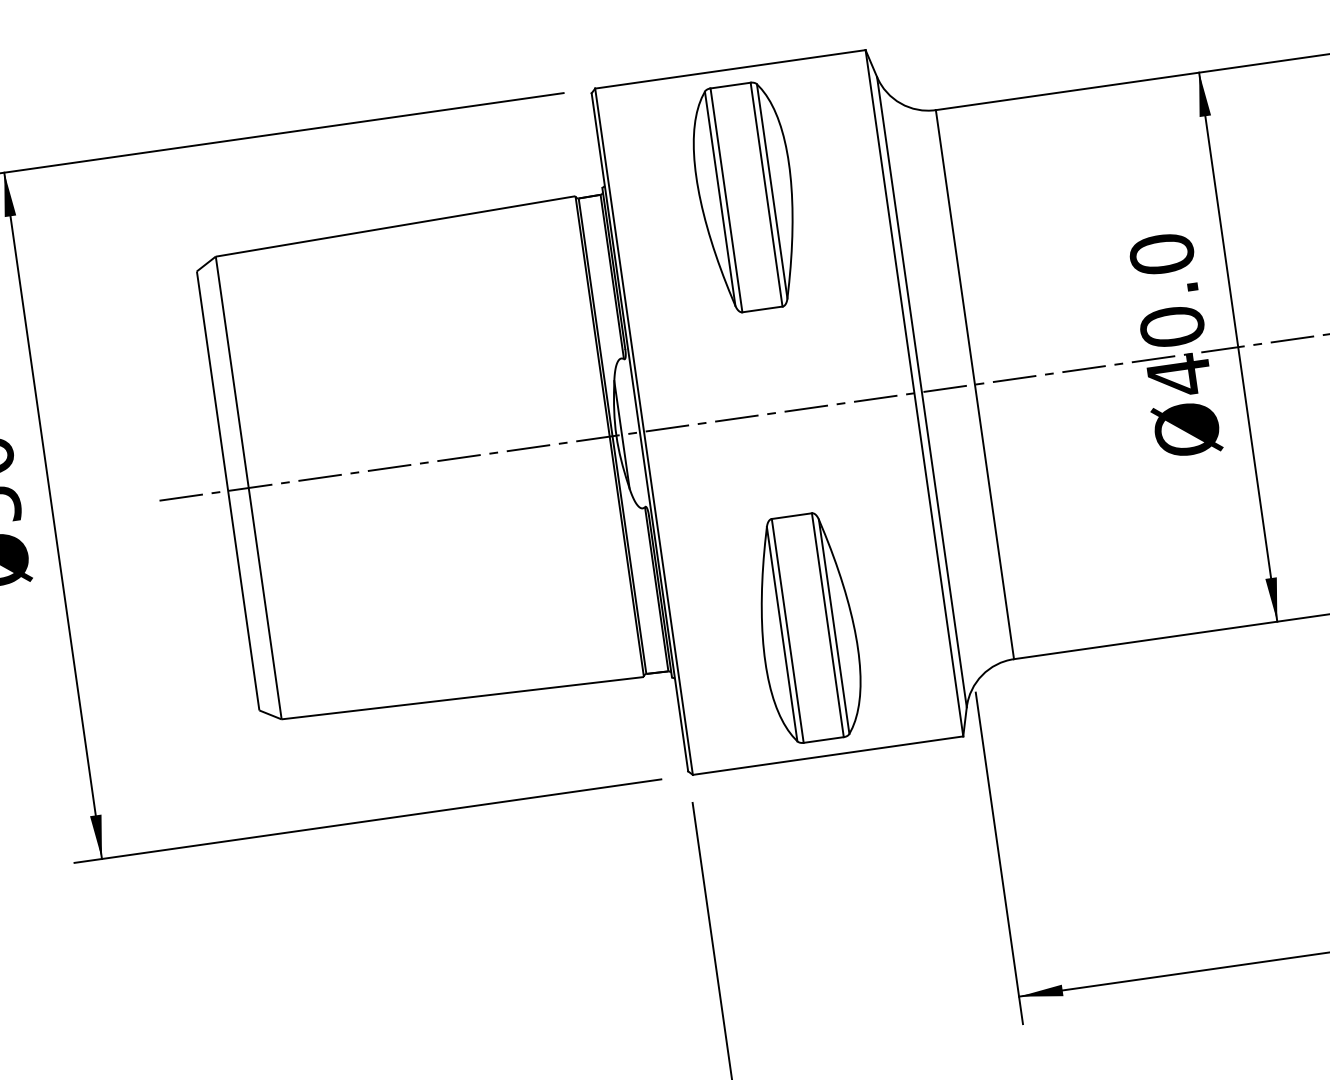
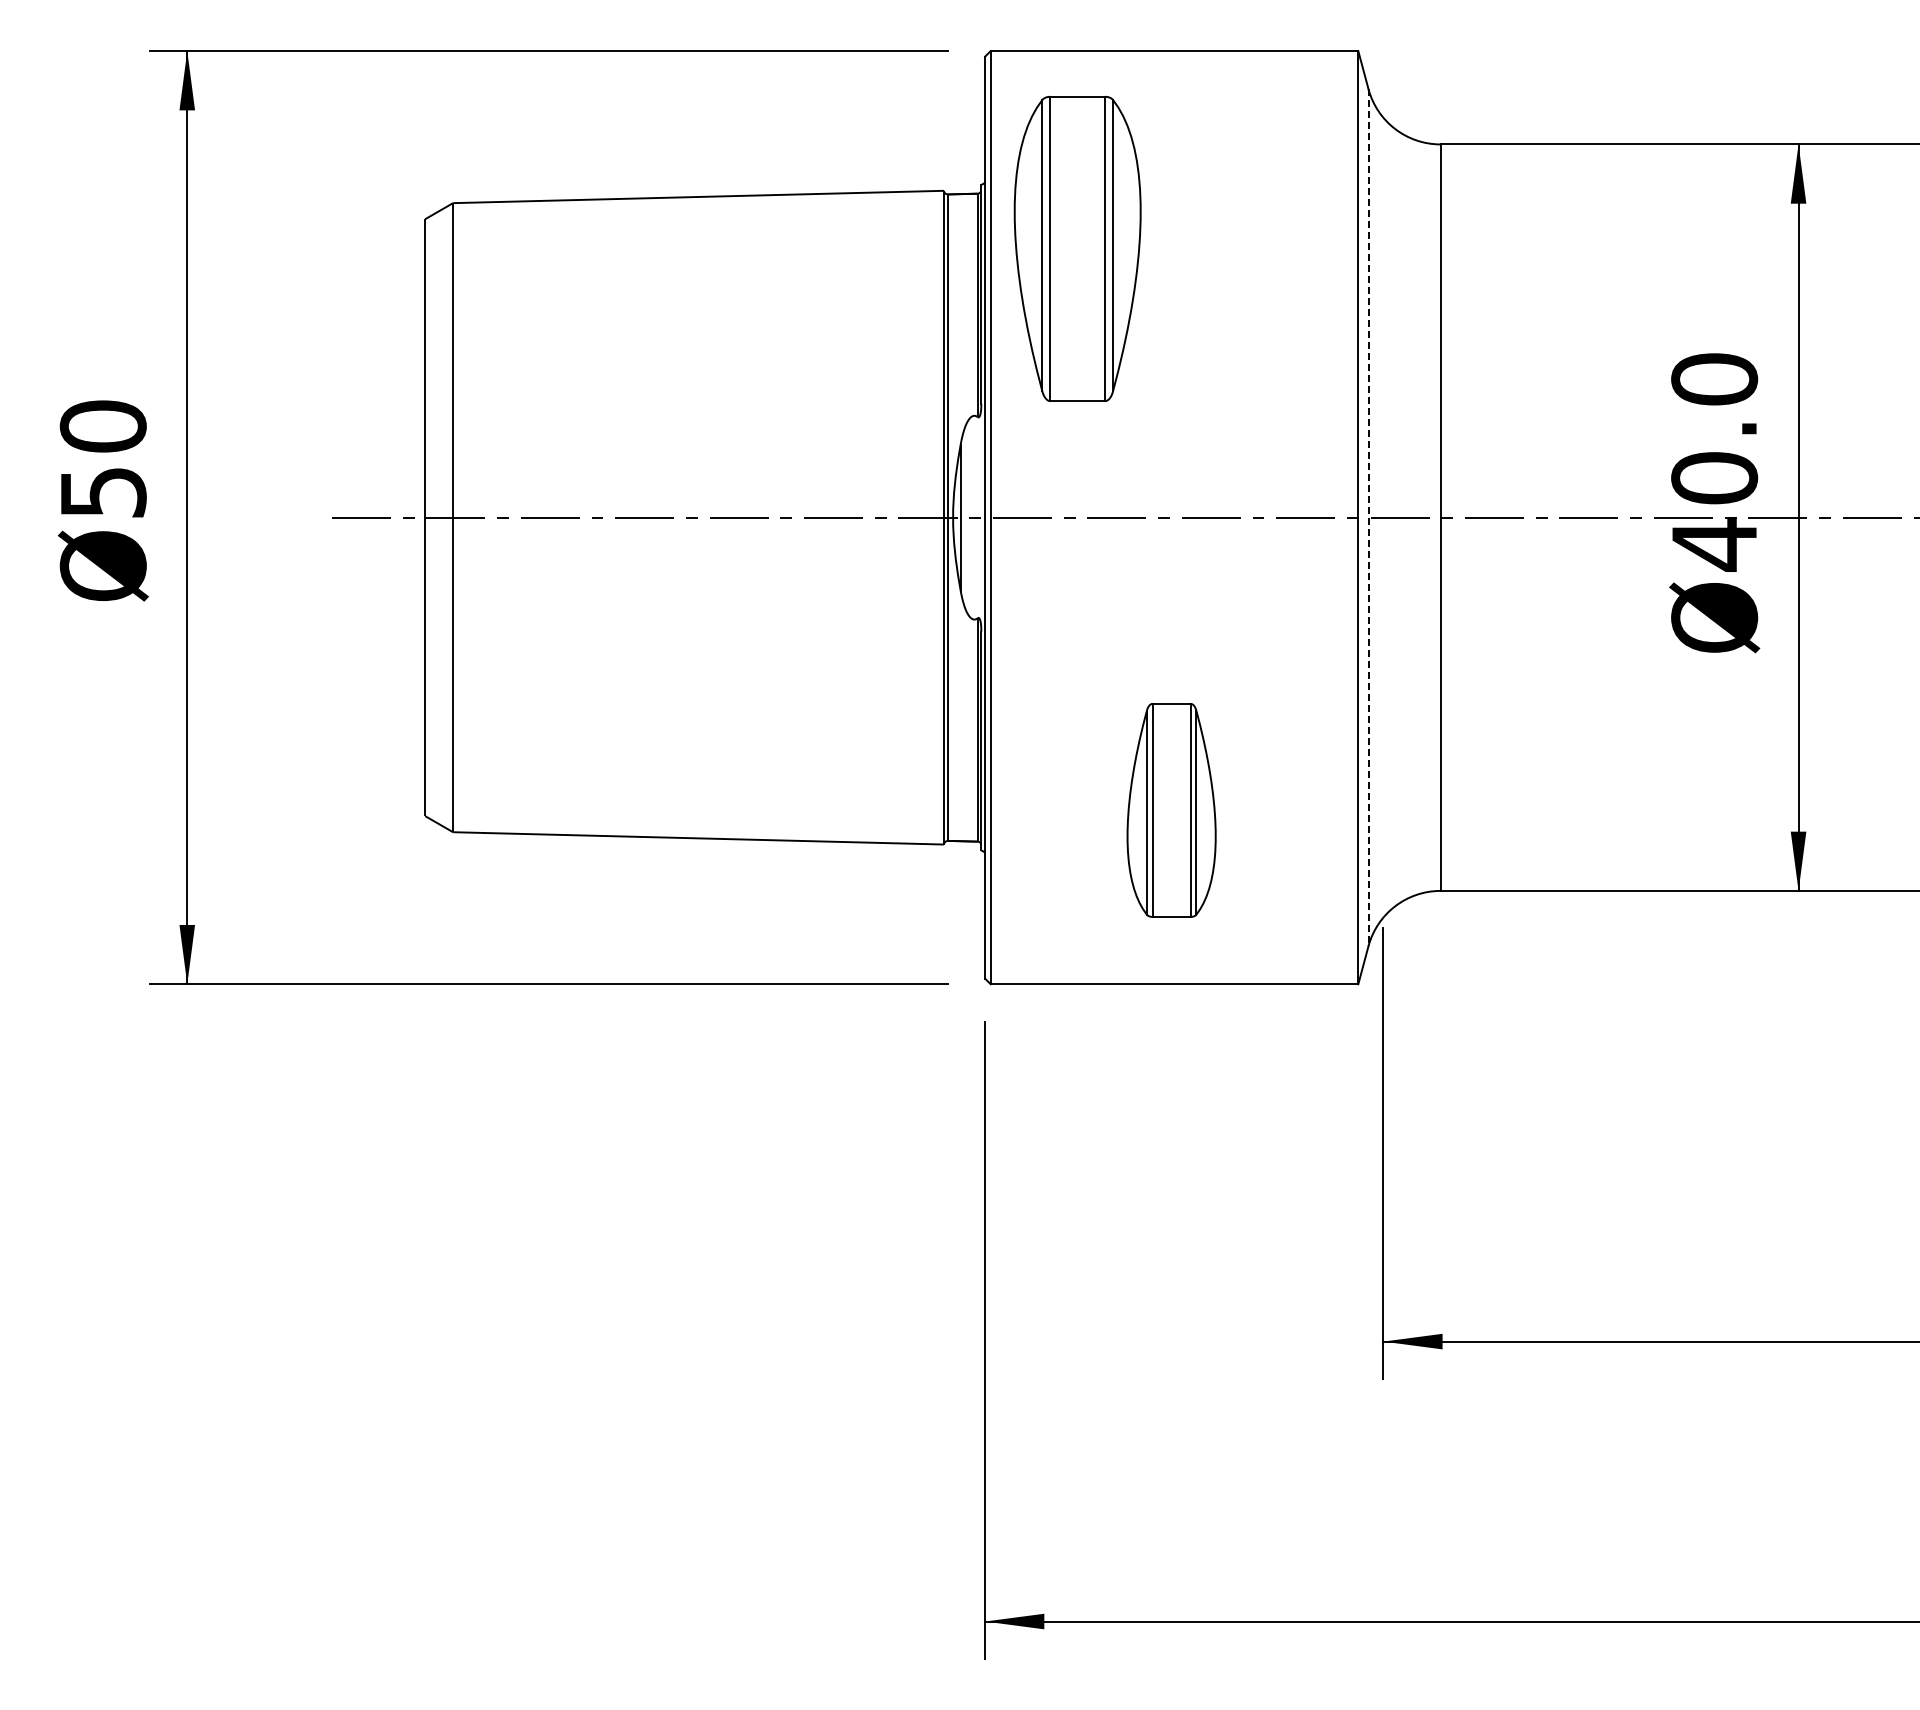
part: (746, 197) -> (1077, 248), moved
line: (921, 392) -> (1368, 517), solid -> dashed
part: (807, 628) -> (1171, 810), size x0.7

